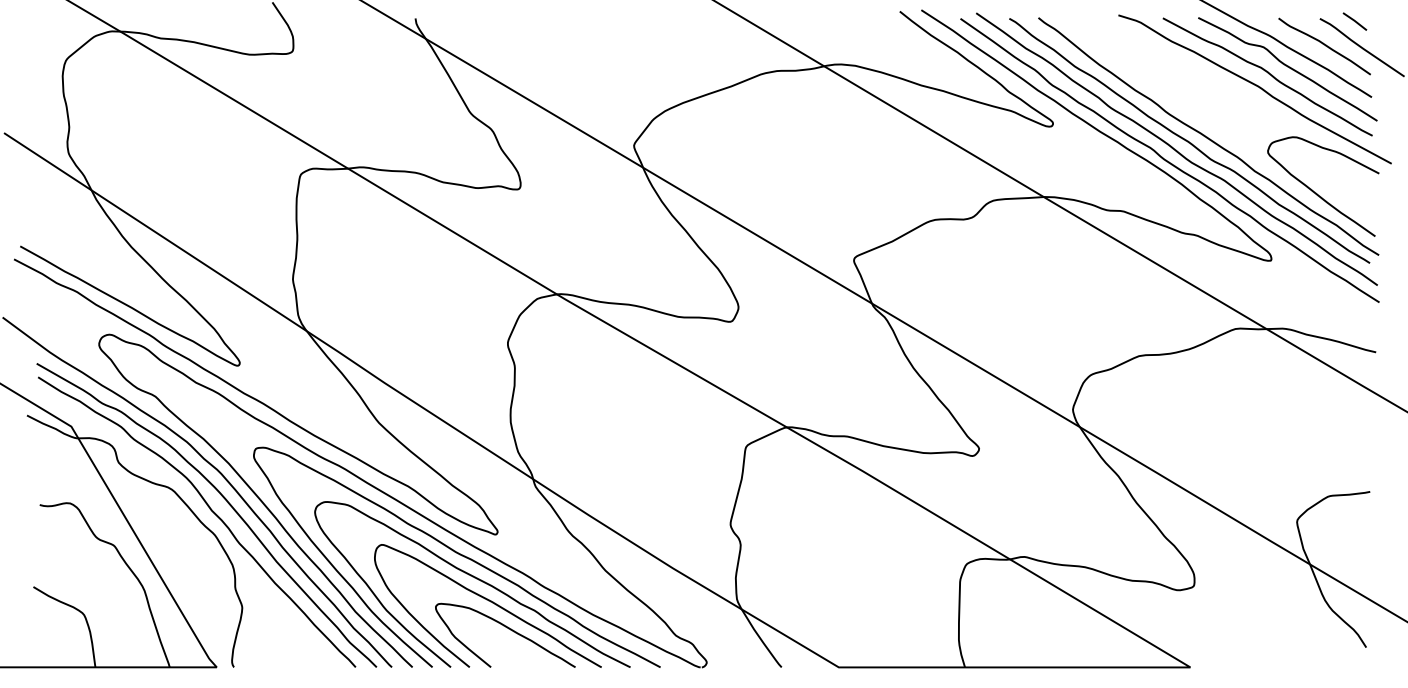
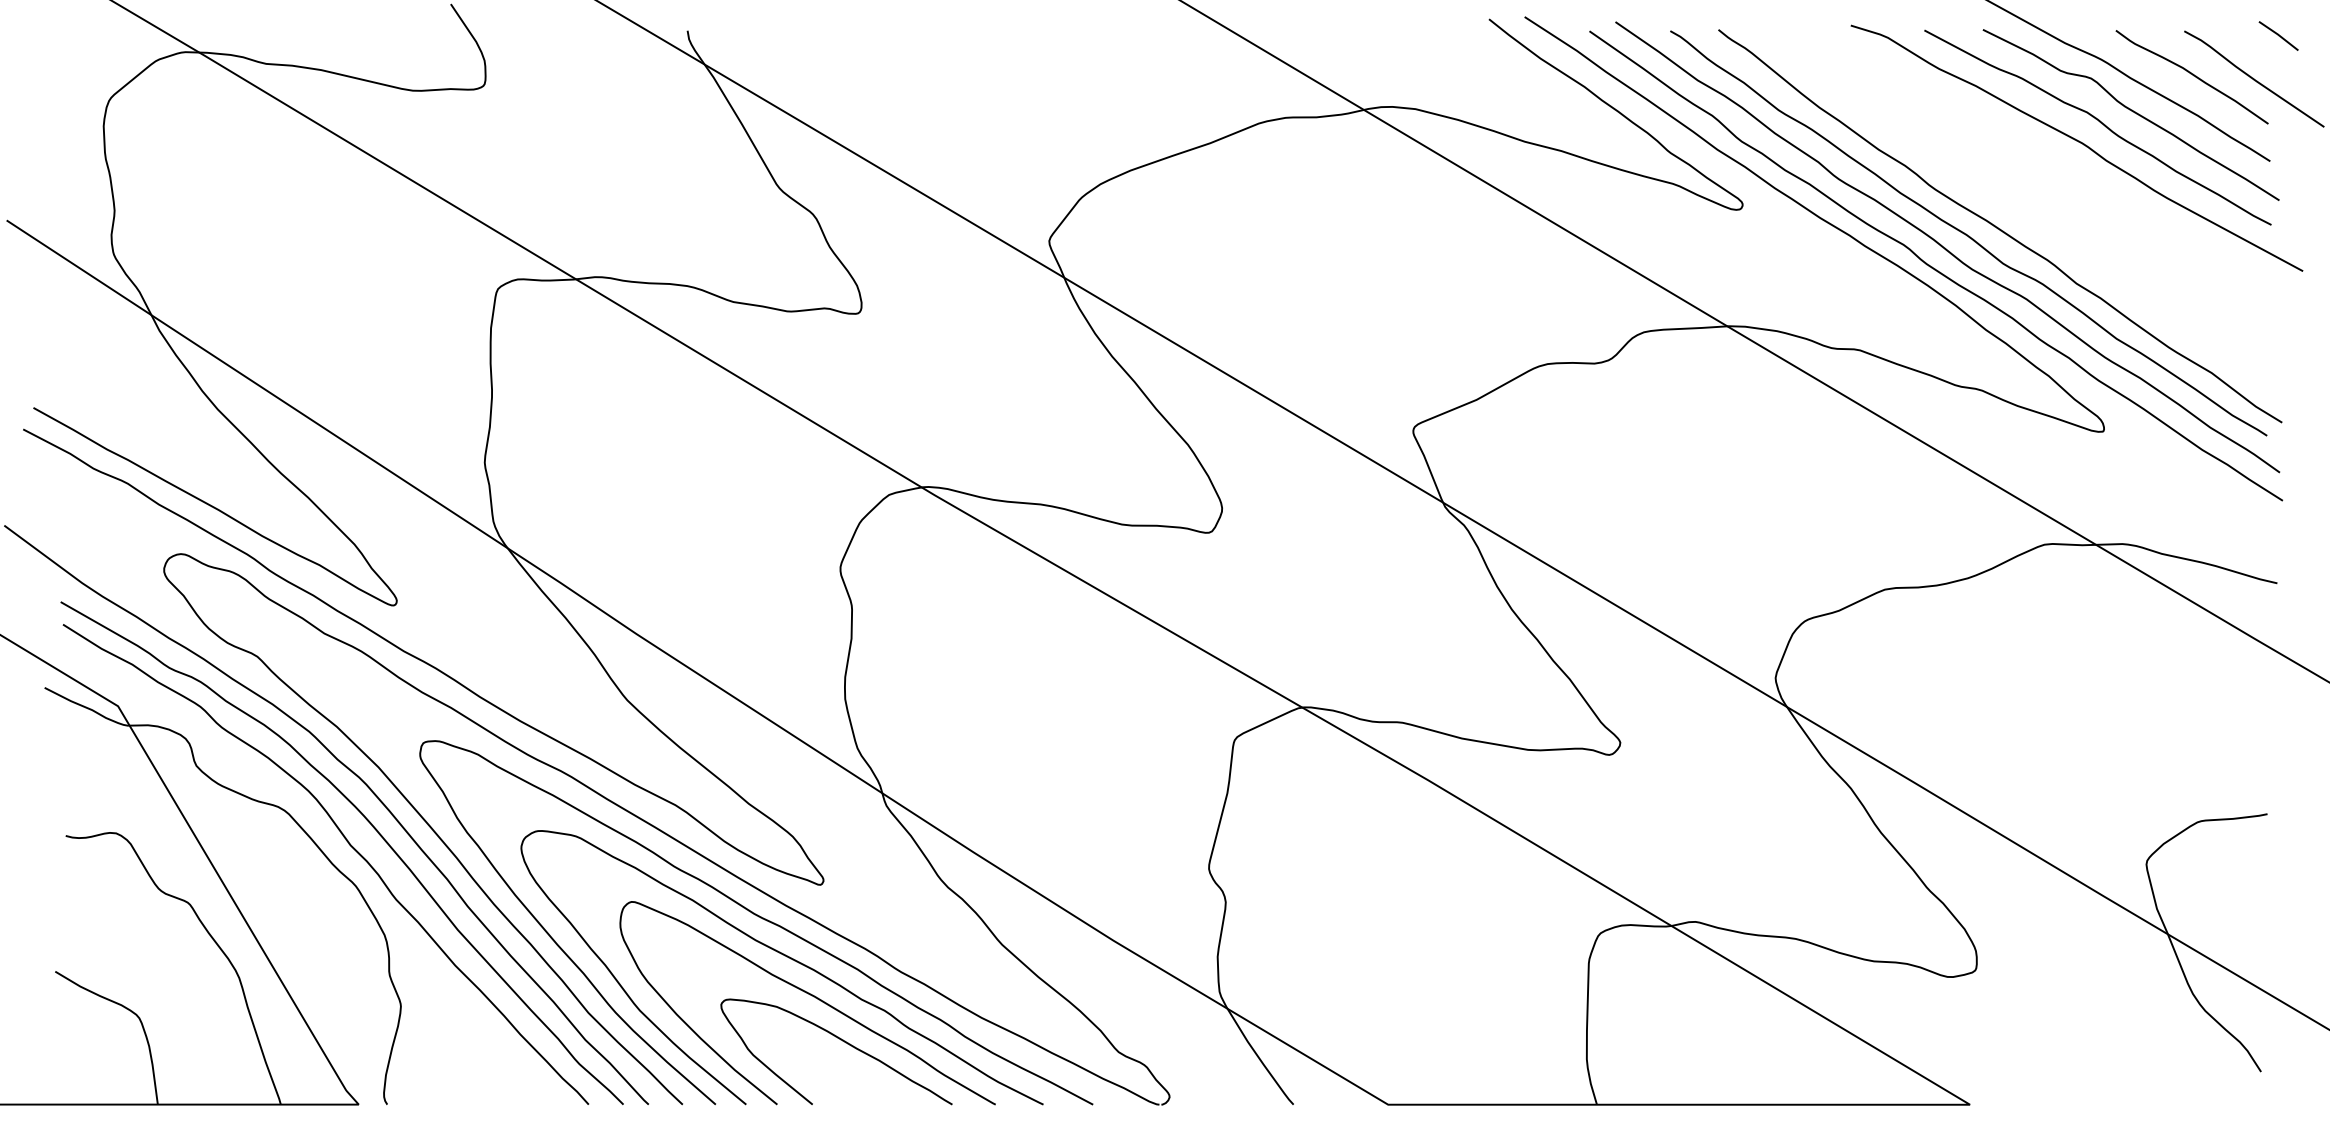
line: (1354, 21) -> (2277, 35), moved
curve: (1316, 192) -> (2178, 318), removed

